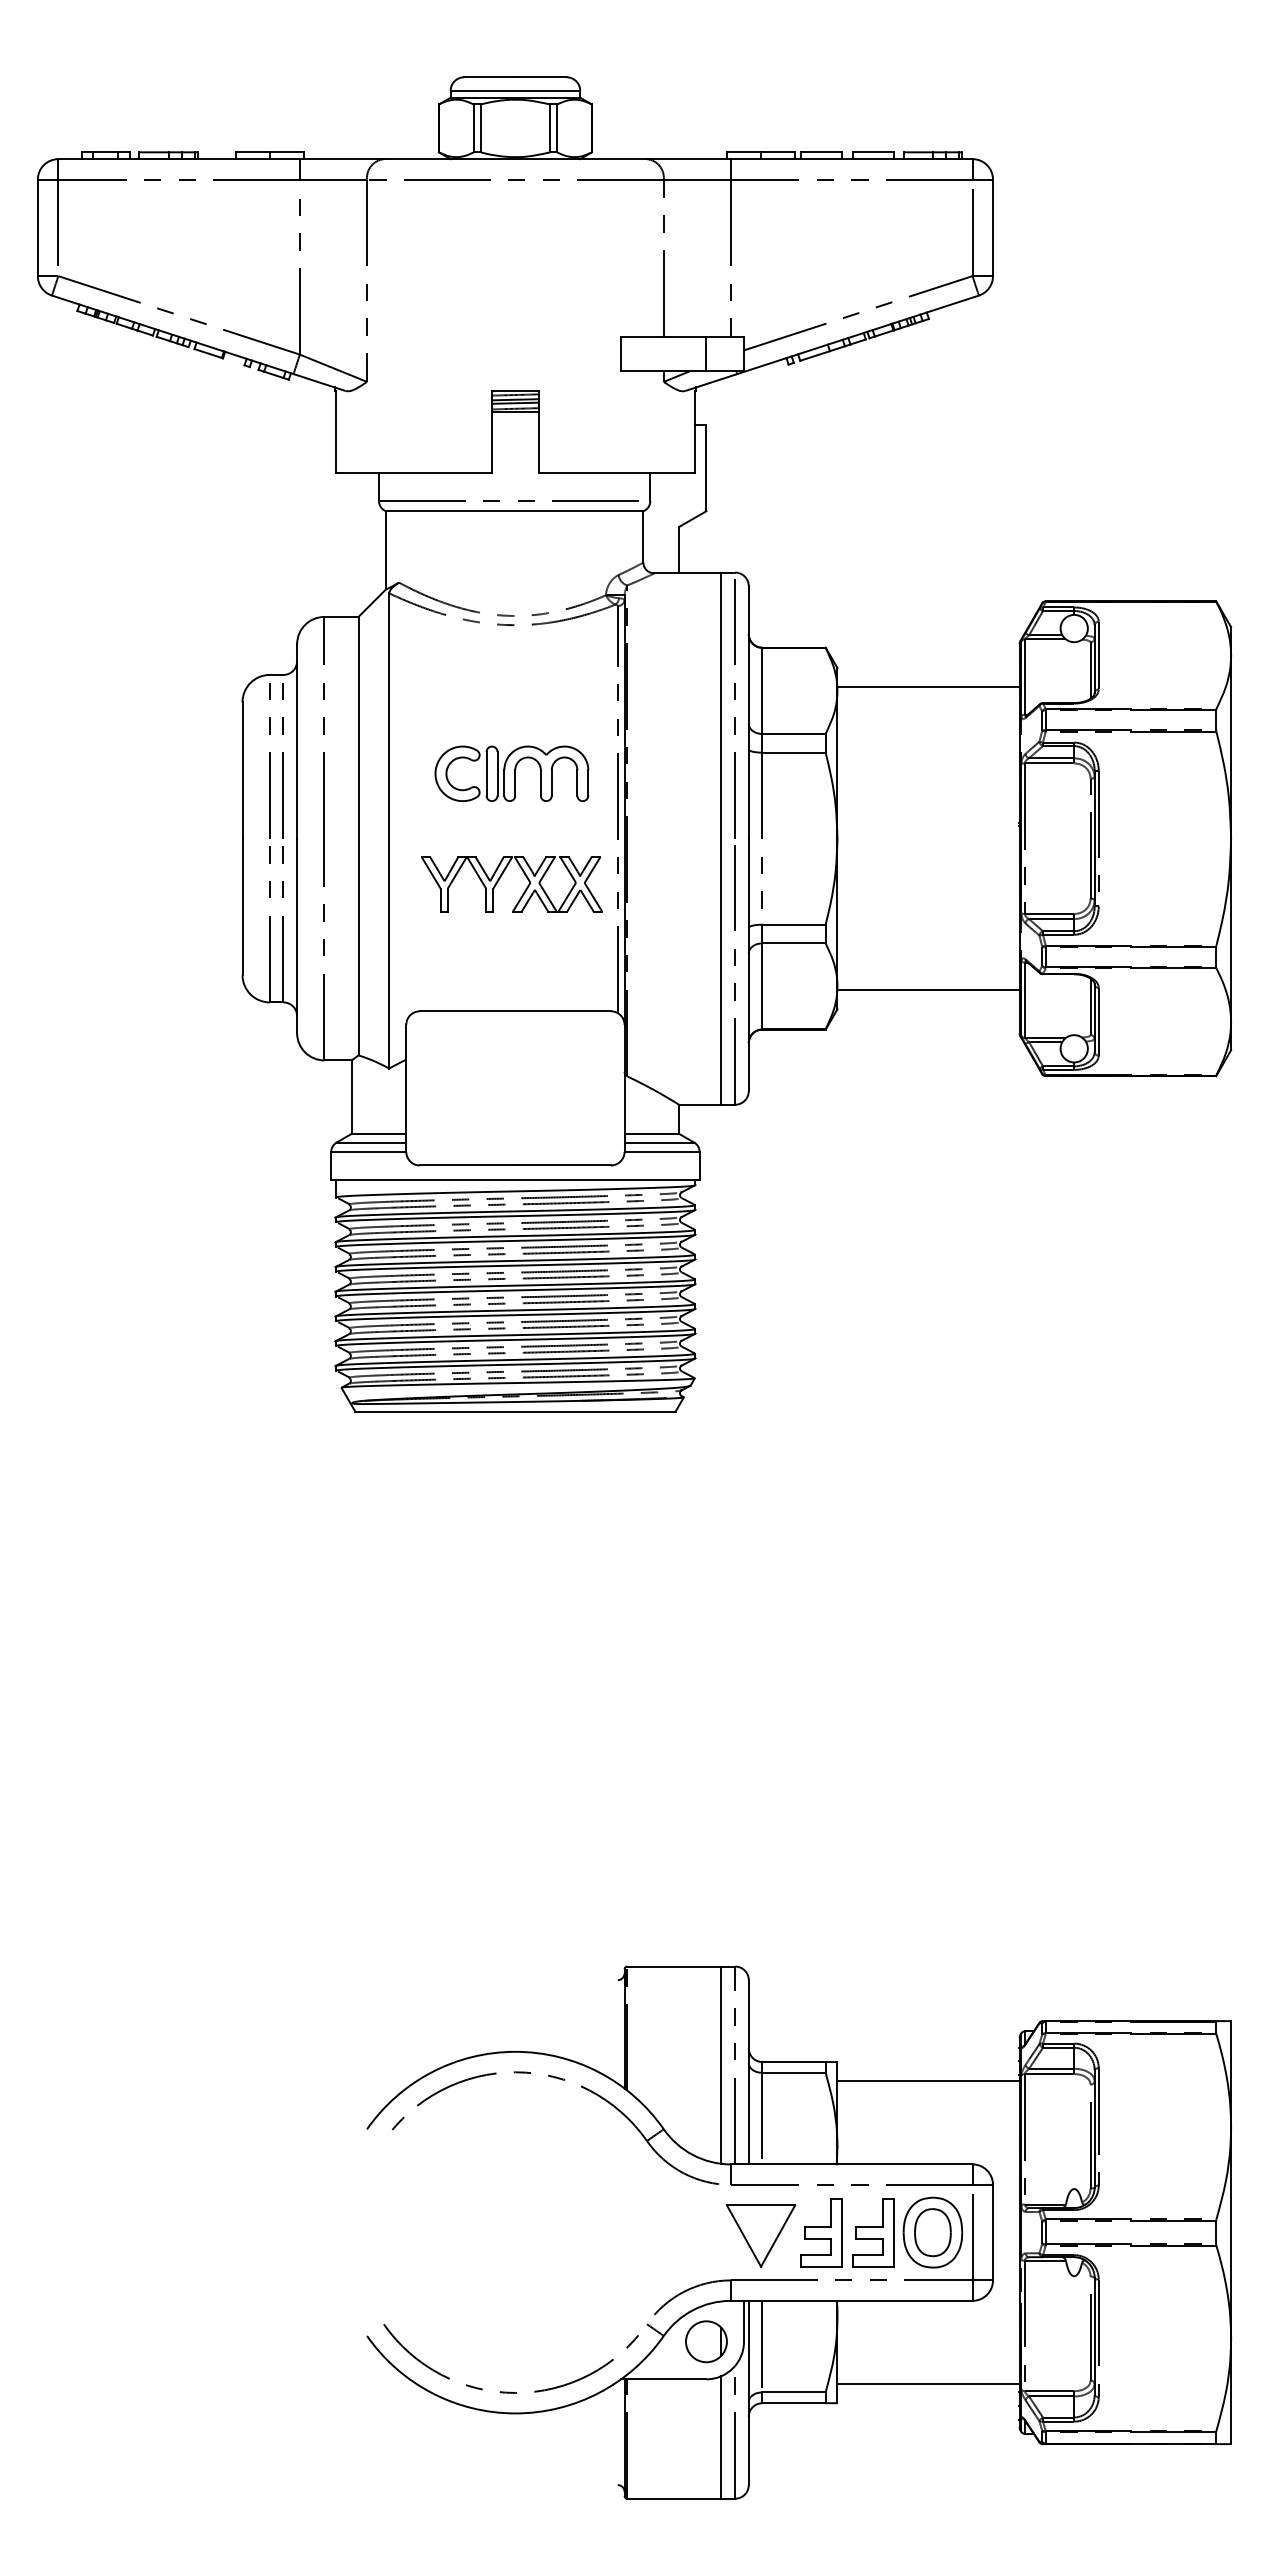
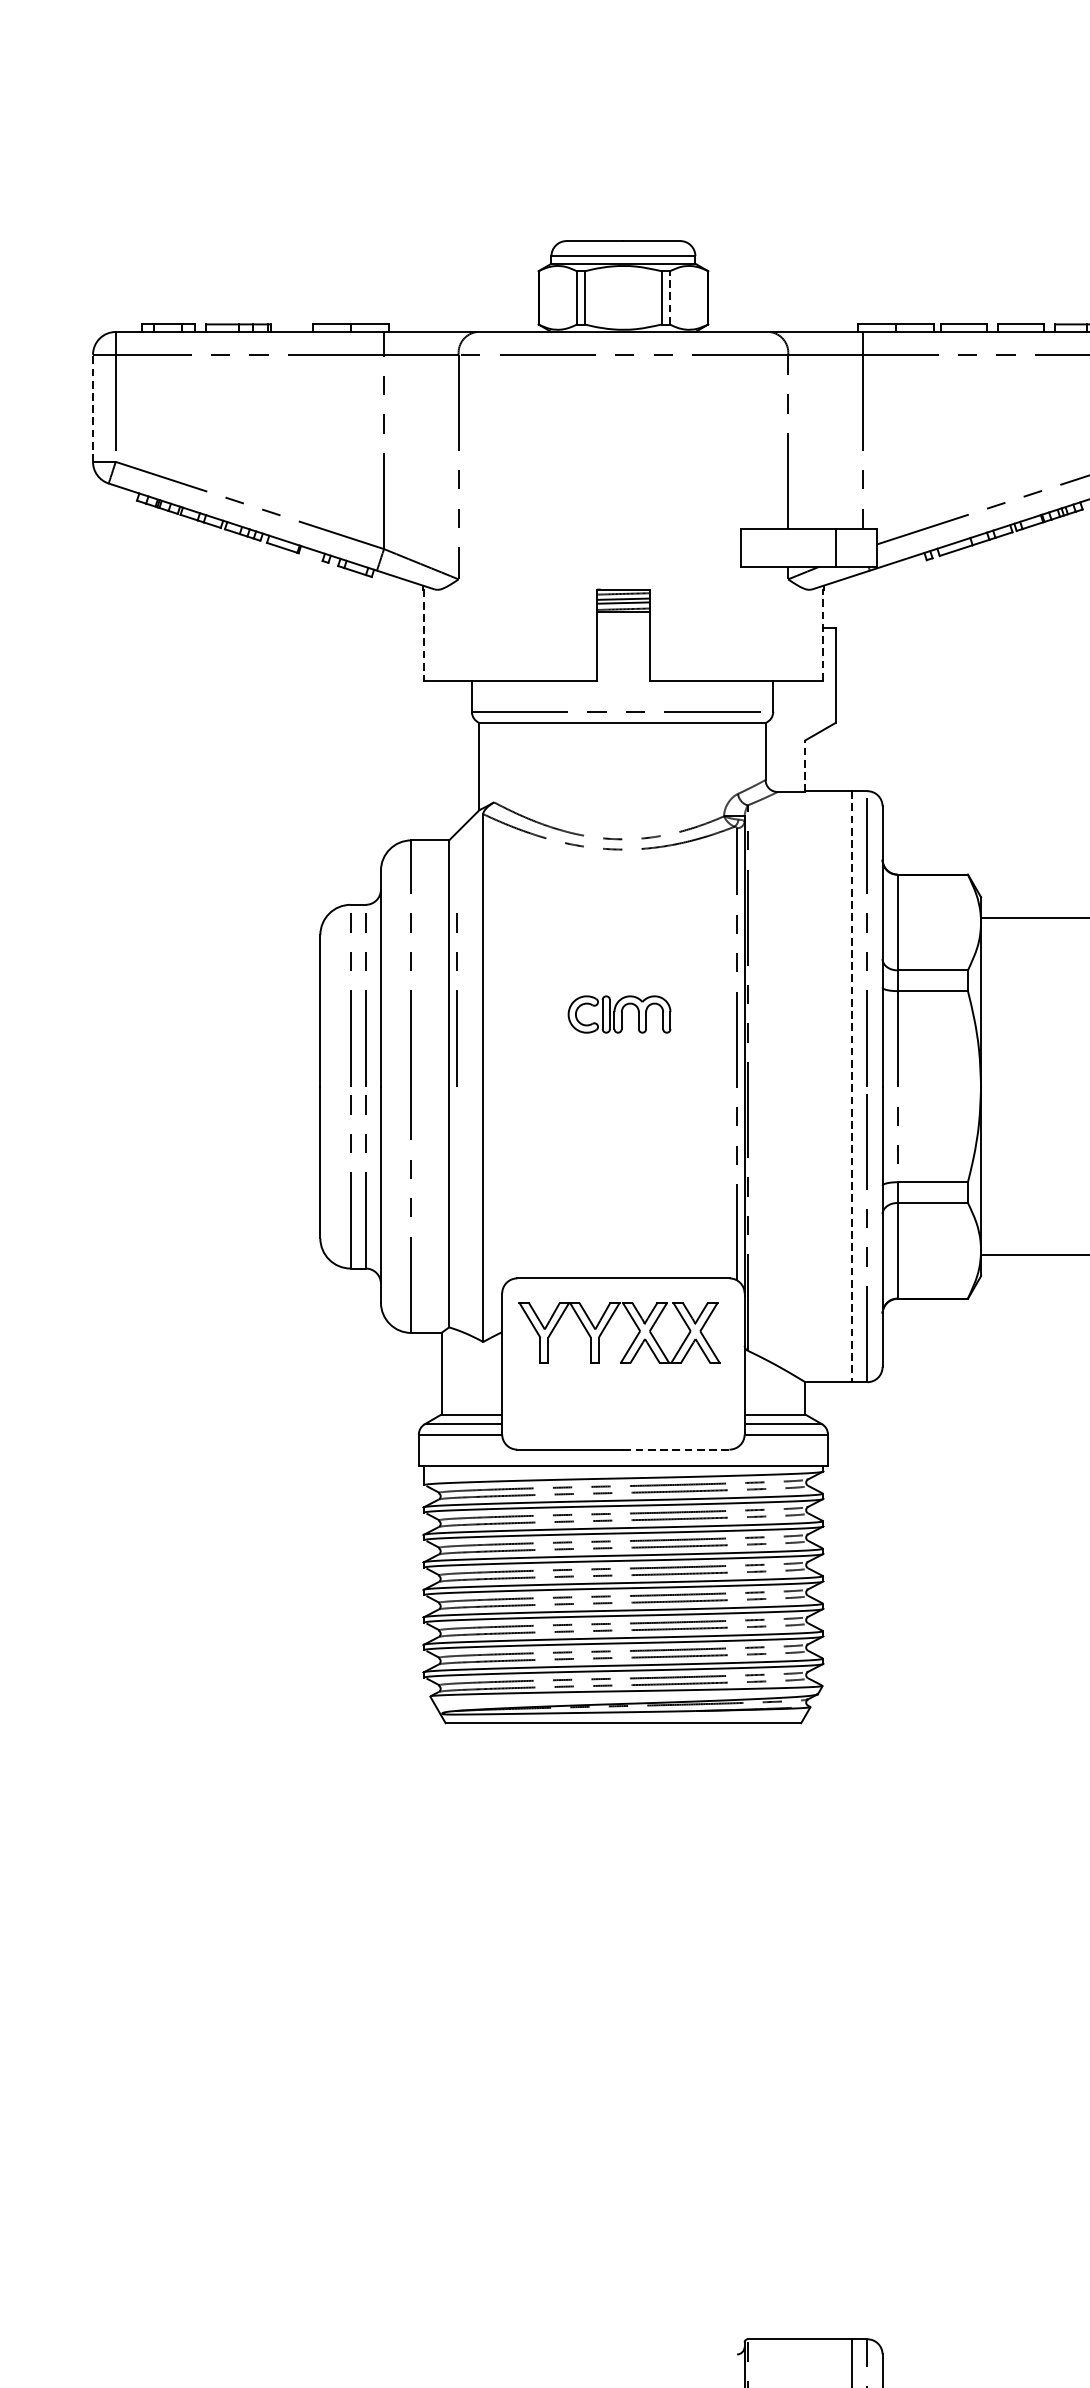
line: (557, 127) -> (670, 296), solid -> dashed
line: (37, 227) -> (92, 407), solid -> dashed
line: (336, 432) -> (424, 635), solid -> dashed
line: (694, 432) -> (822, 635), solid -> dashed
line: (679, 549) -> (805, 765), solid -> dashed
line: (365, 760) -> (456, 999), added
part: (511, 773) -> (619, 1014), size x0.6
line: (721, 839) -> (852, 1087), solid -> dashed
part: (501, 877) -> (607, 1325), moved
line: (563, 1165) -> (676, 1449), solid -> dashed

